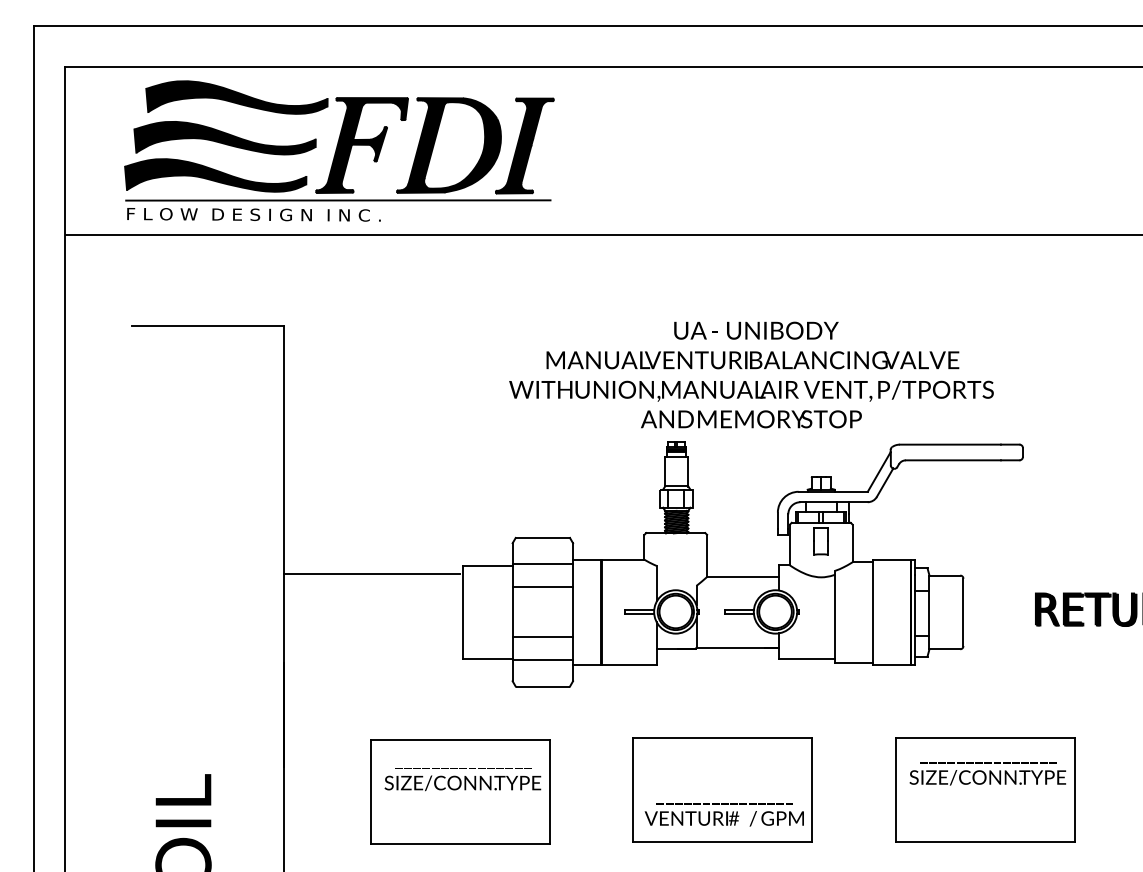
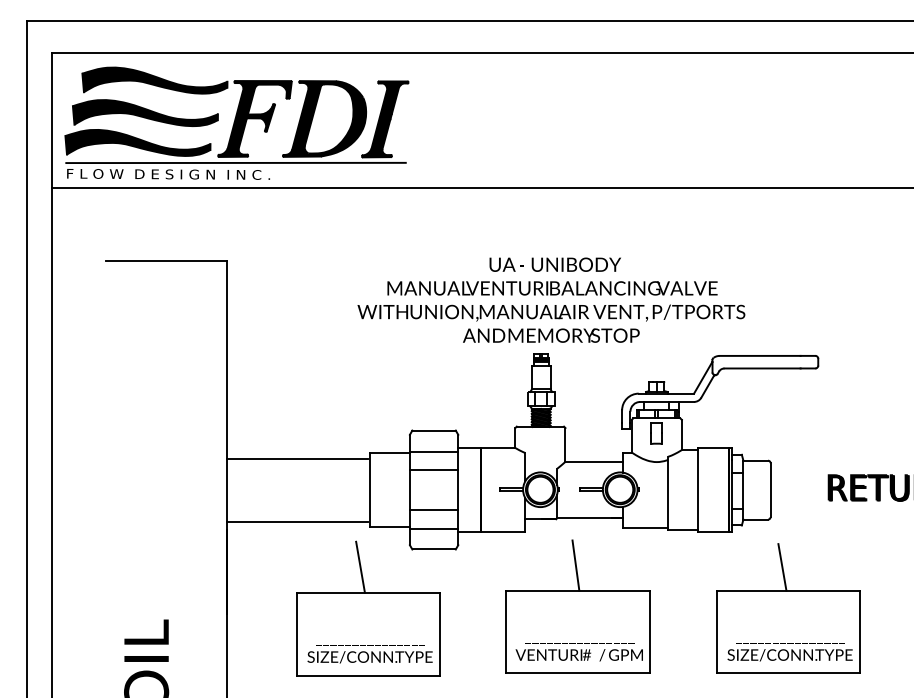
part: (339, 150) -> (236, 122), moved
text: (751, 374) -> (551, 299), moved
line: (371, 652) -> (296, 522), added
line: (719, 706) -> (575, 565), added
line: (450, 708) -> (360, 567), added
line: (978, 708) -> (782, 567), added
text: (987, 773) -> (789, 651), moved
text: (462, 779) -> (369, 654), moved

